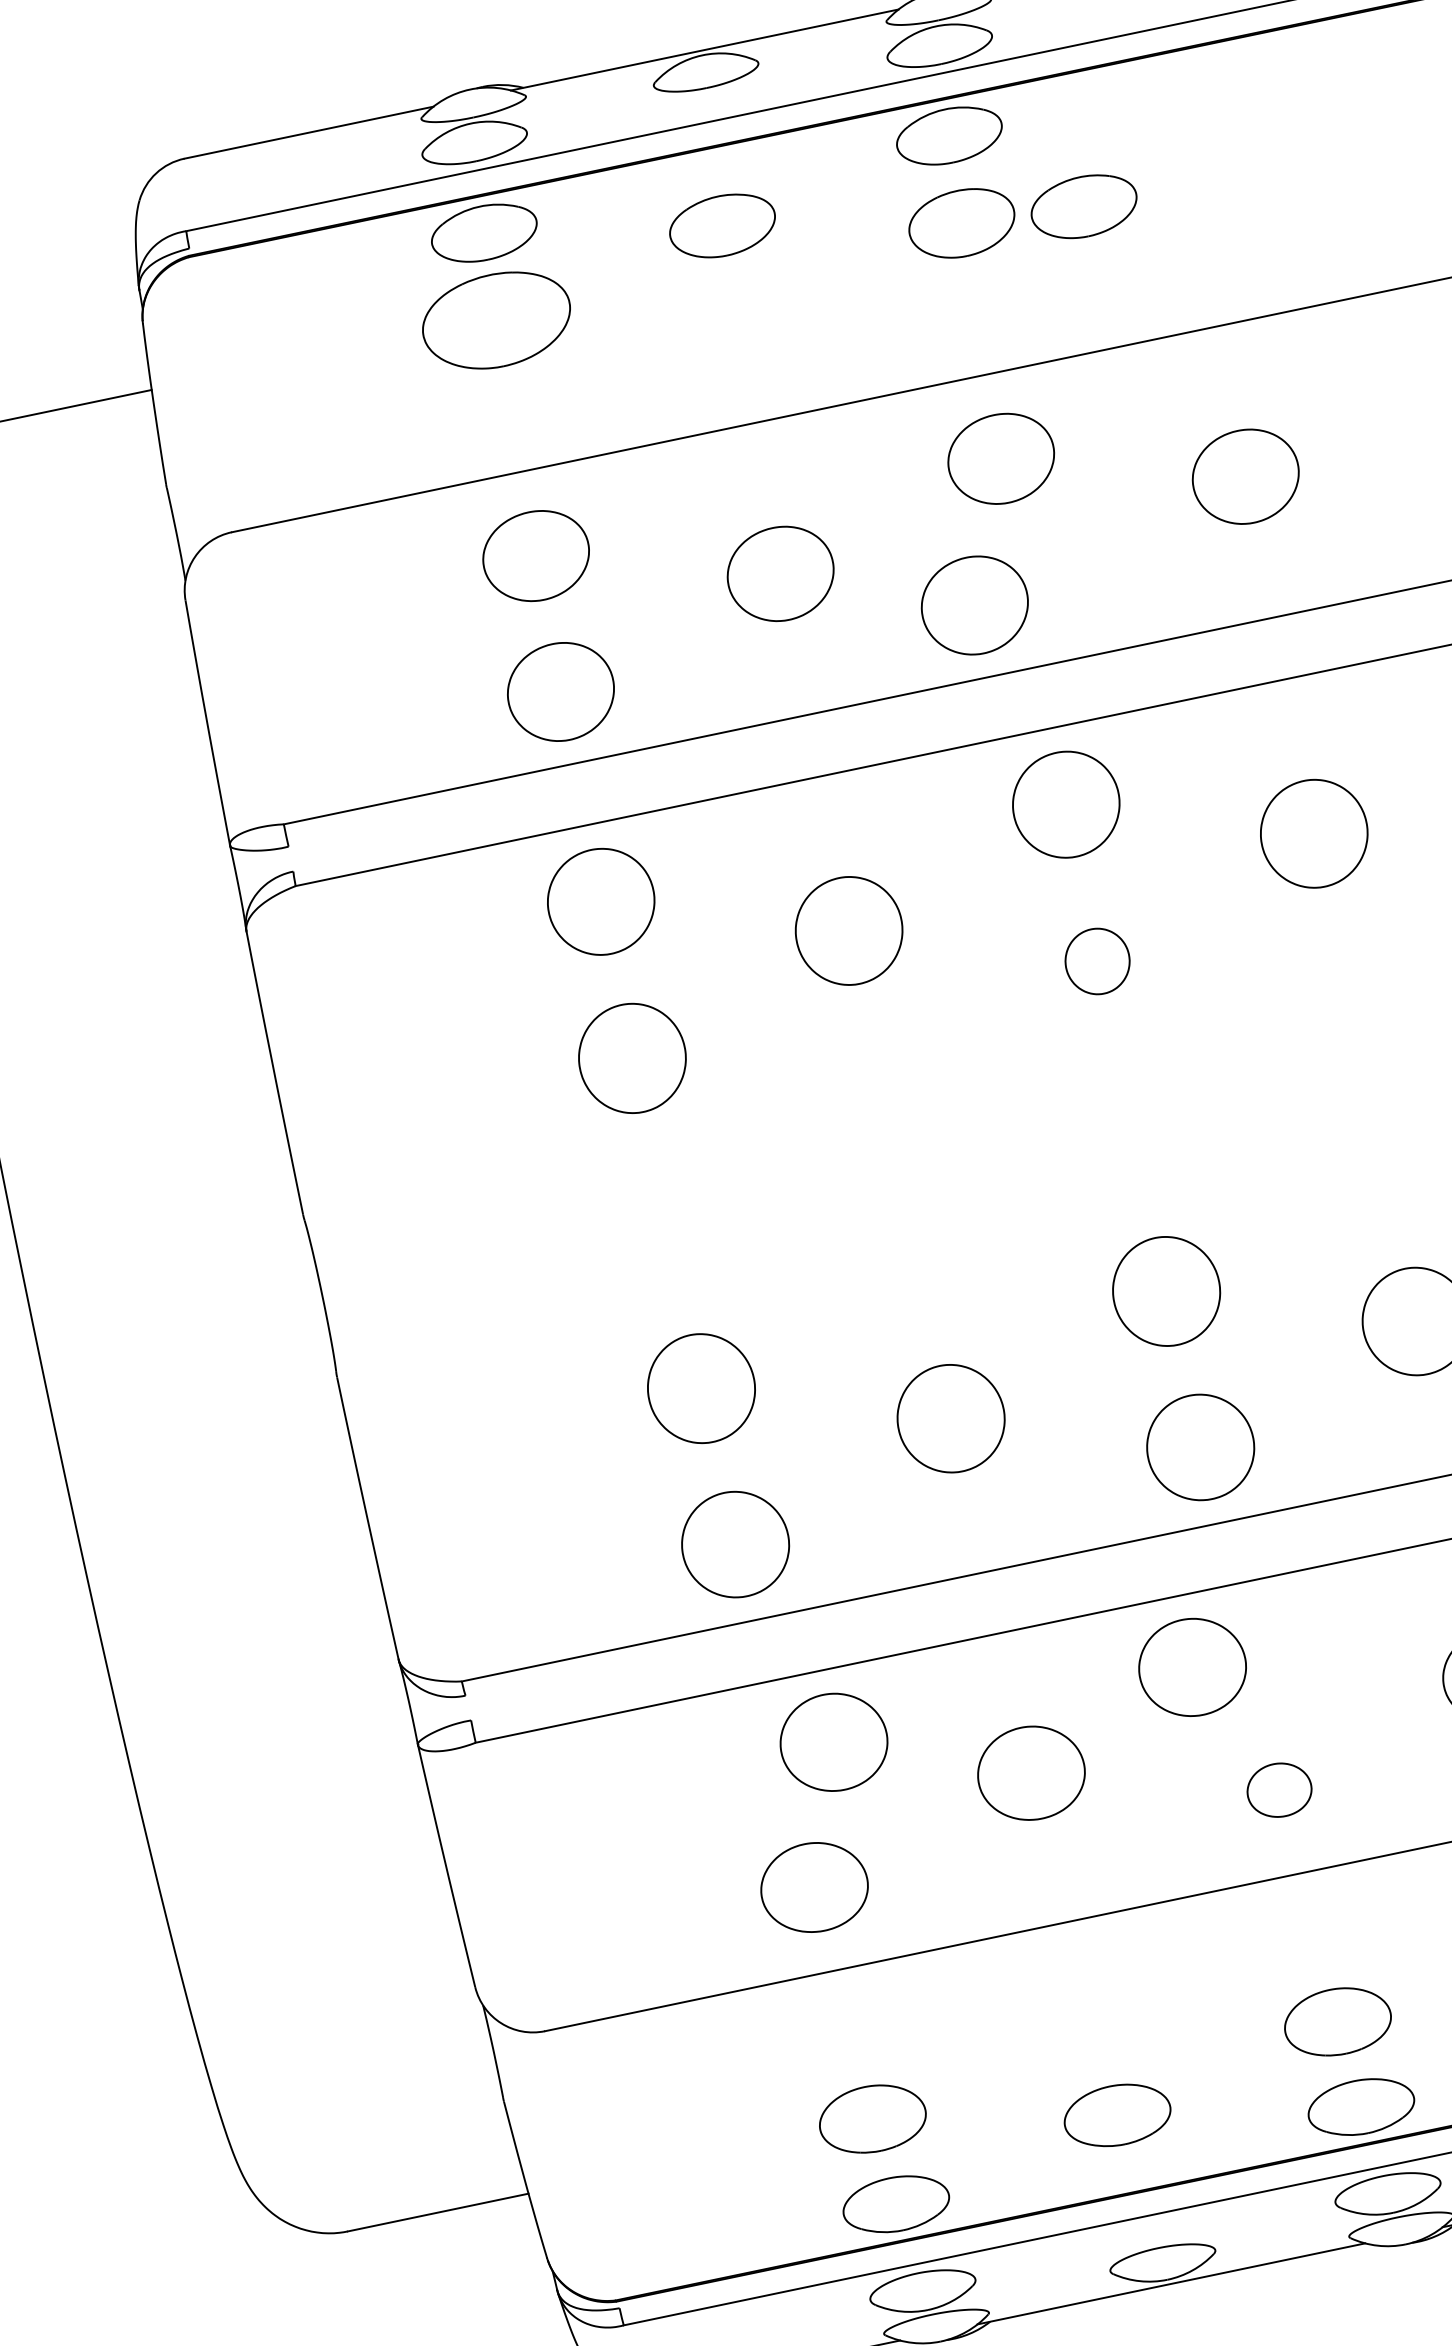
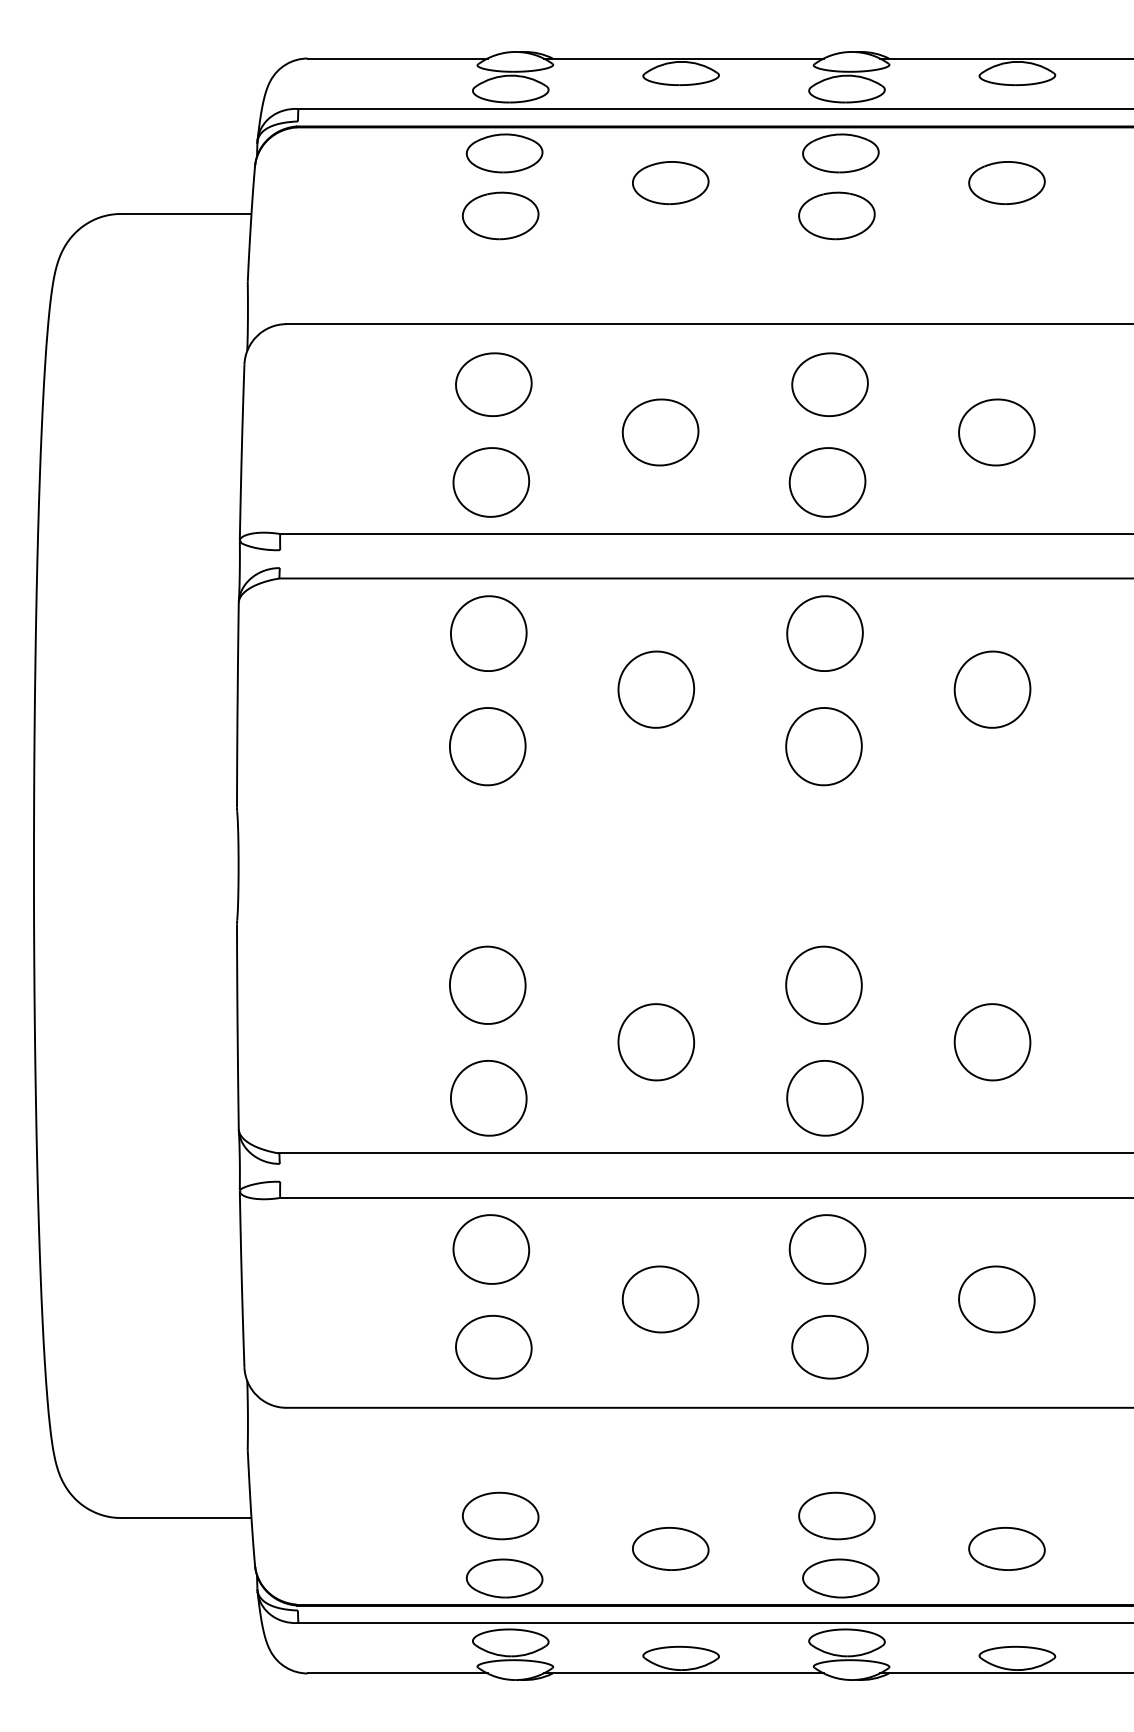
part: (1083, 206) -> (1006, 182), moved
part: (496, 320) -> (500, 215), size x0.71
part: (974, 605) -> (827, 482), moved
part: (1096, 961) -> (823, 746), size x1.67
part: (1192, 1667) -> (827, 1249), moved
part: (834, 1742) -> (491, 1249), moved
part: (1278, 1789) -> (829, 1346), size x1.67

